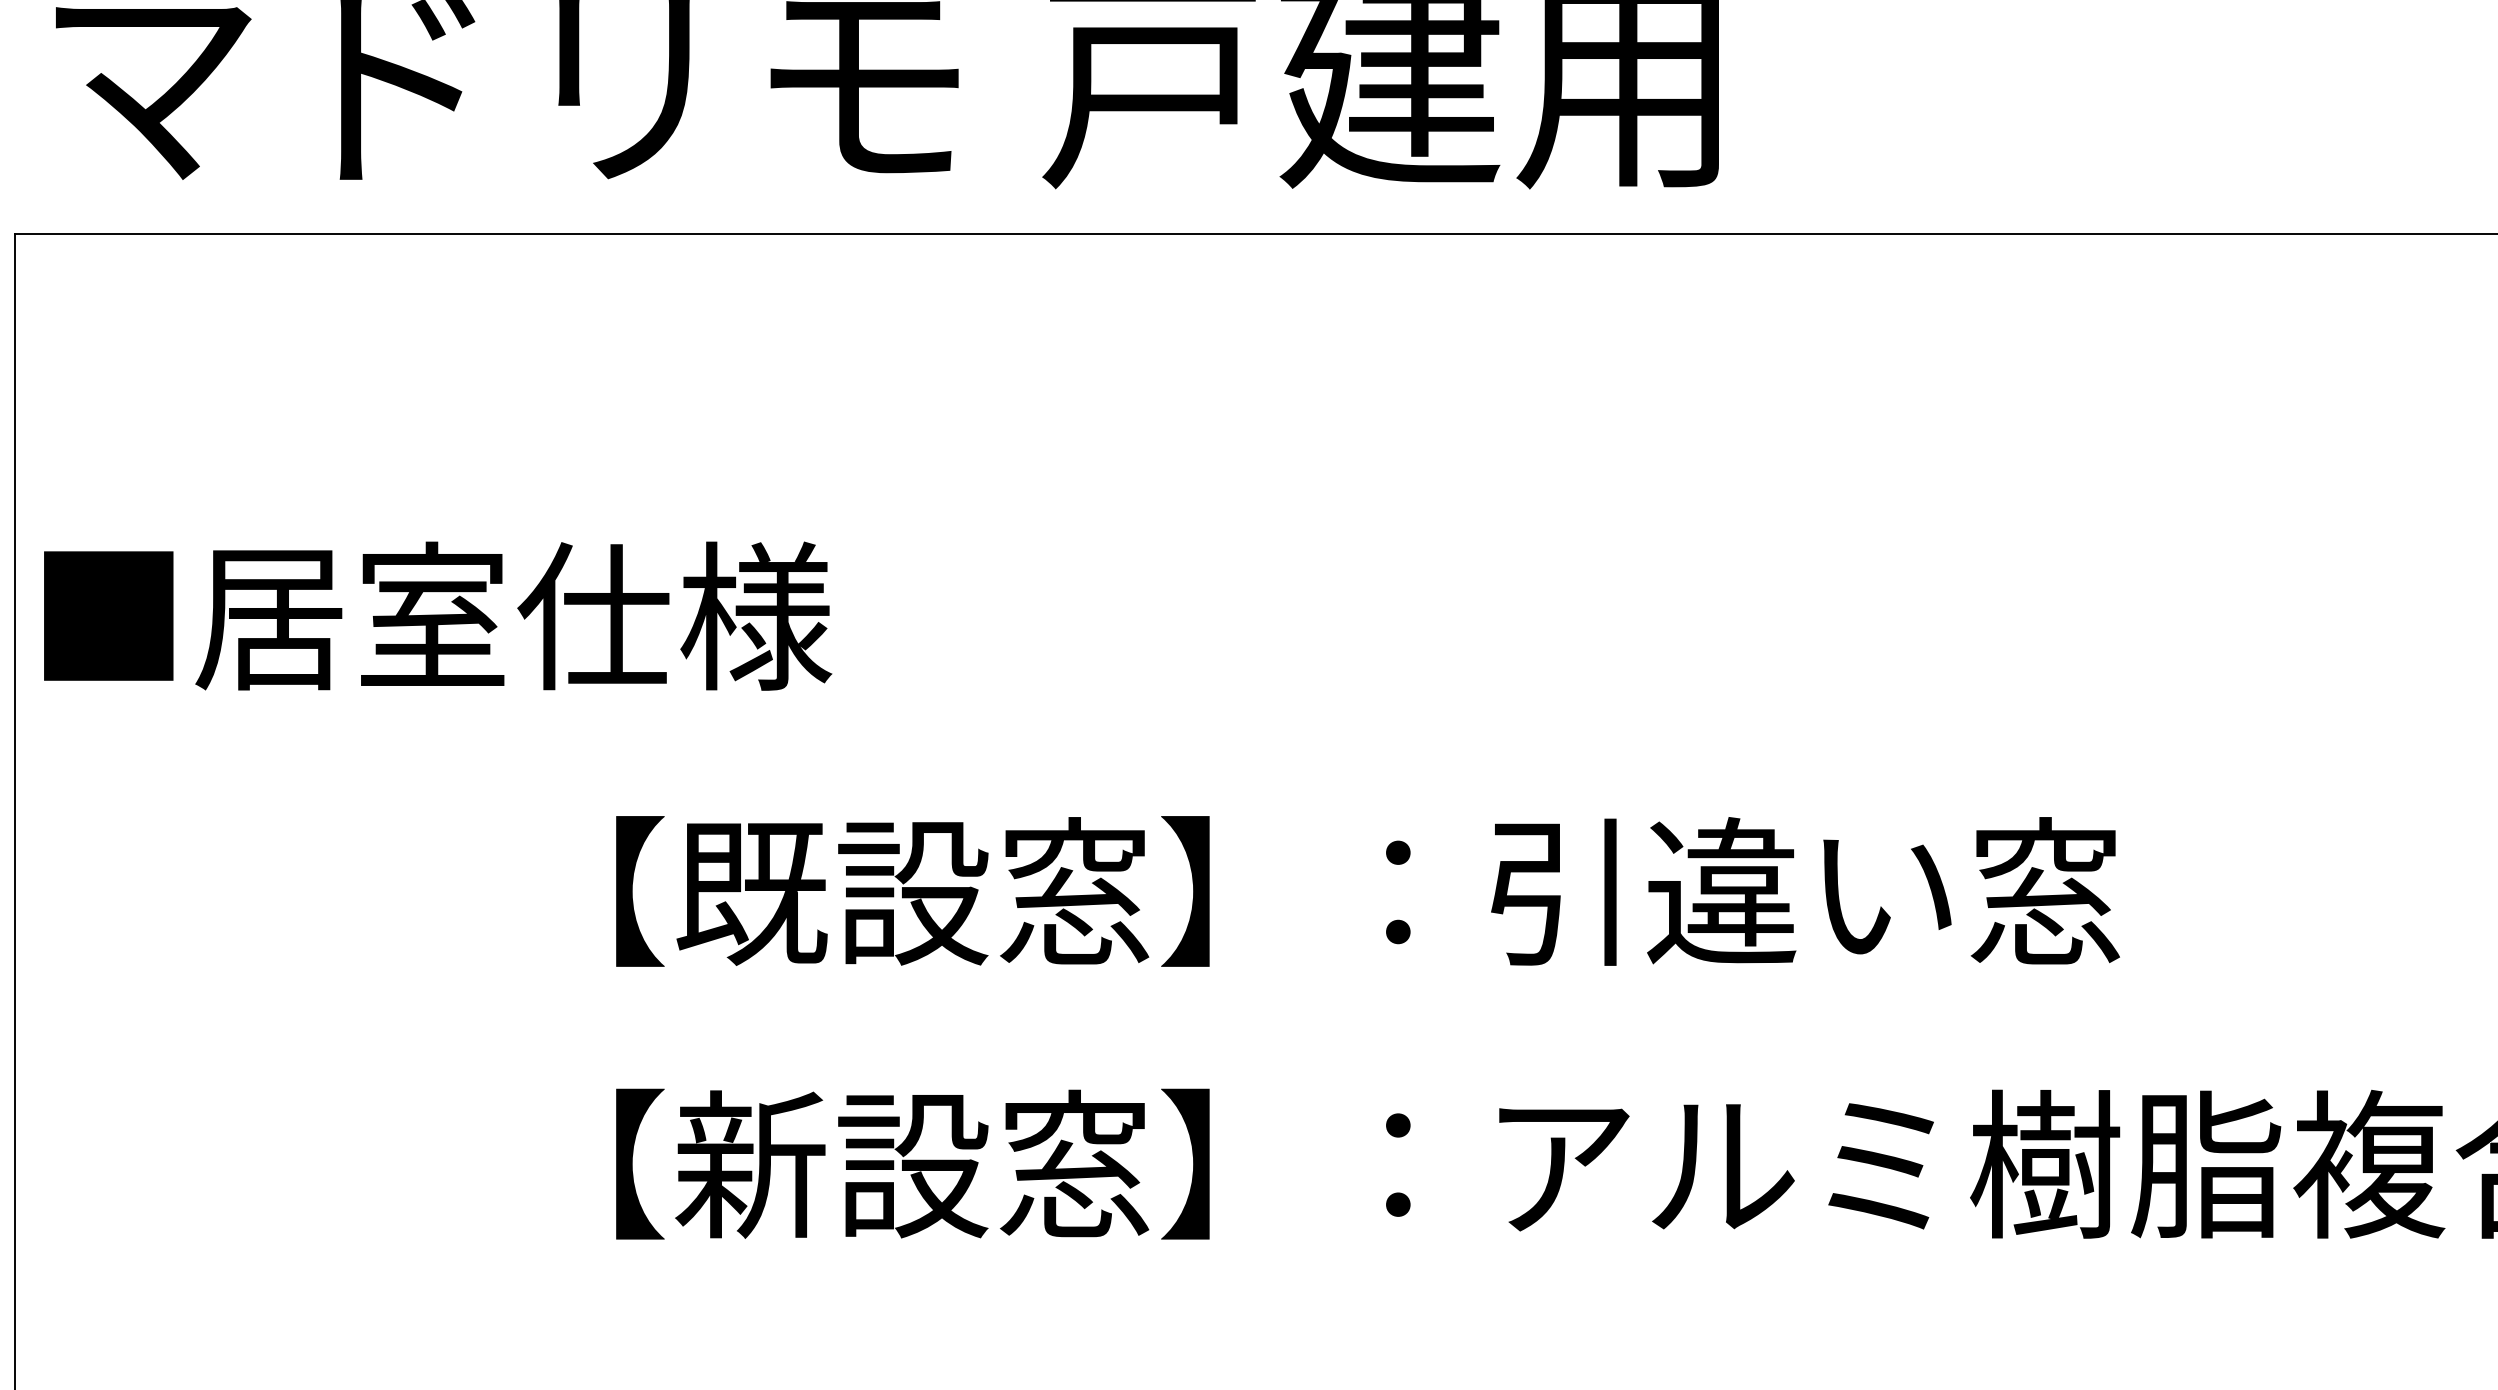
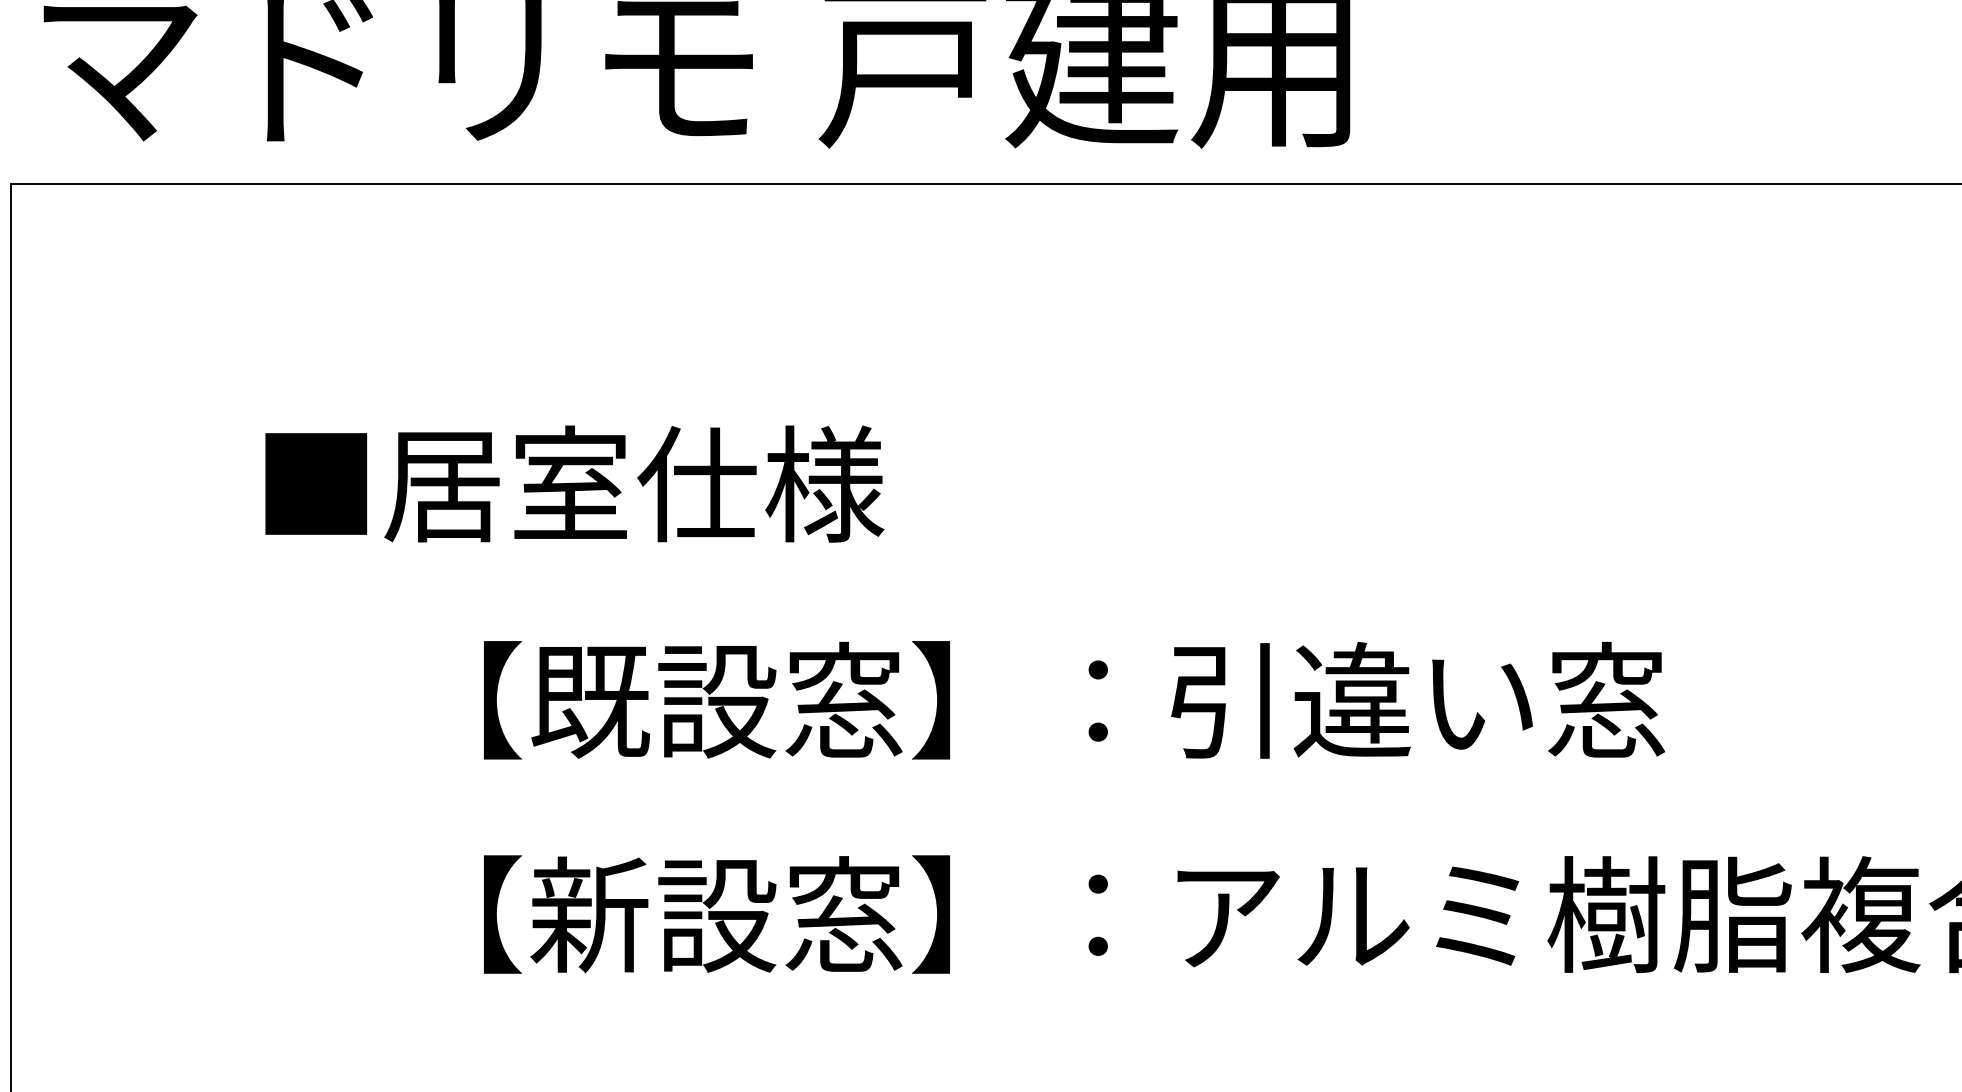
text: (438, 615) -> (575, 483), moved

